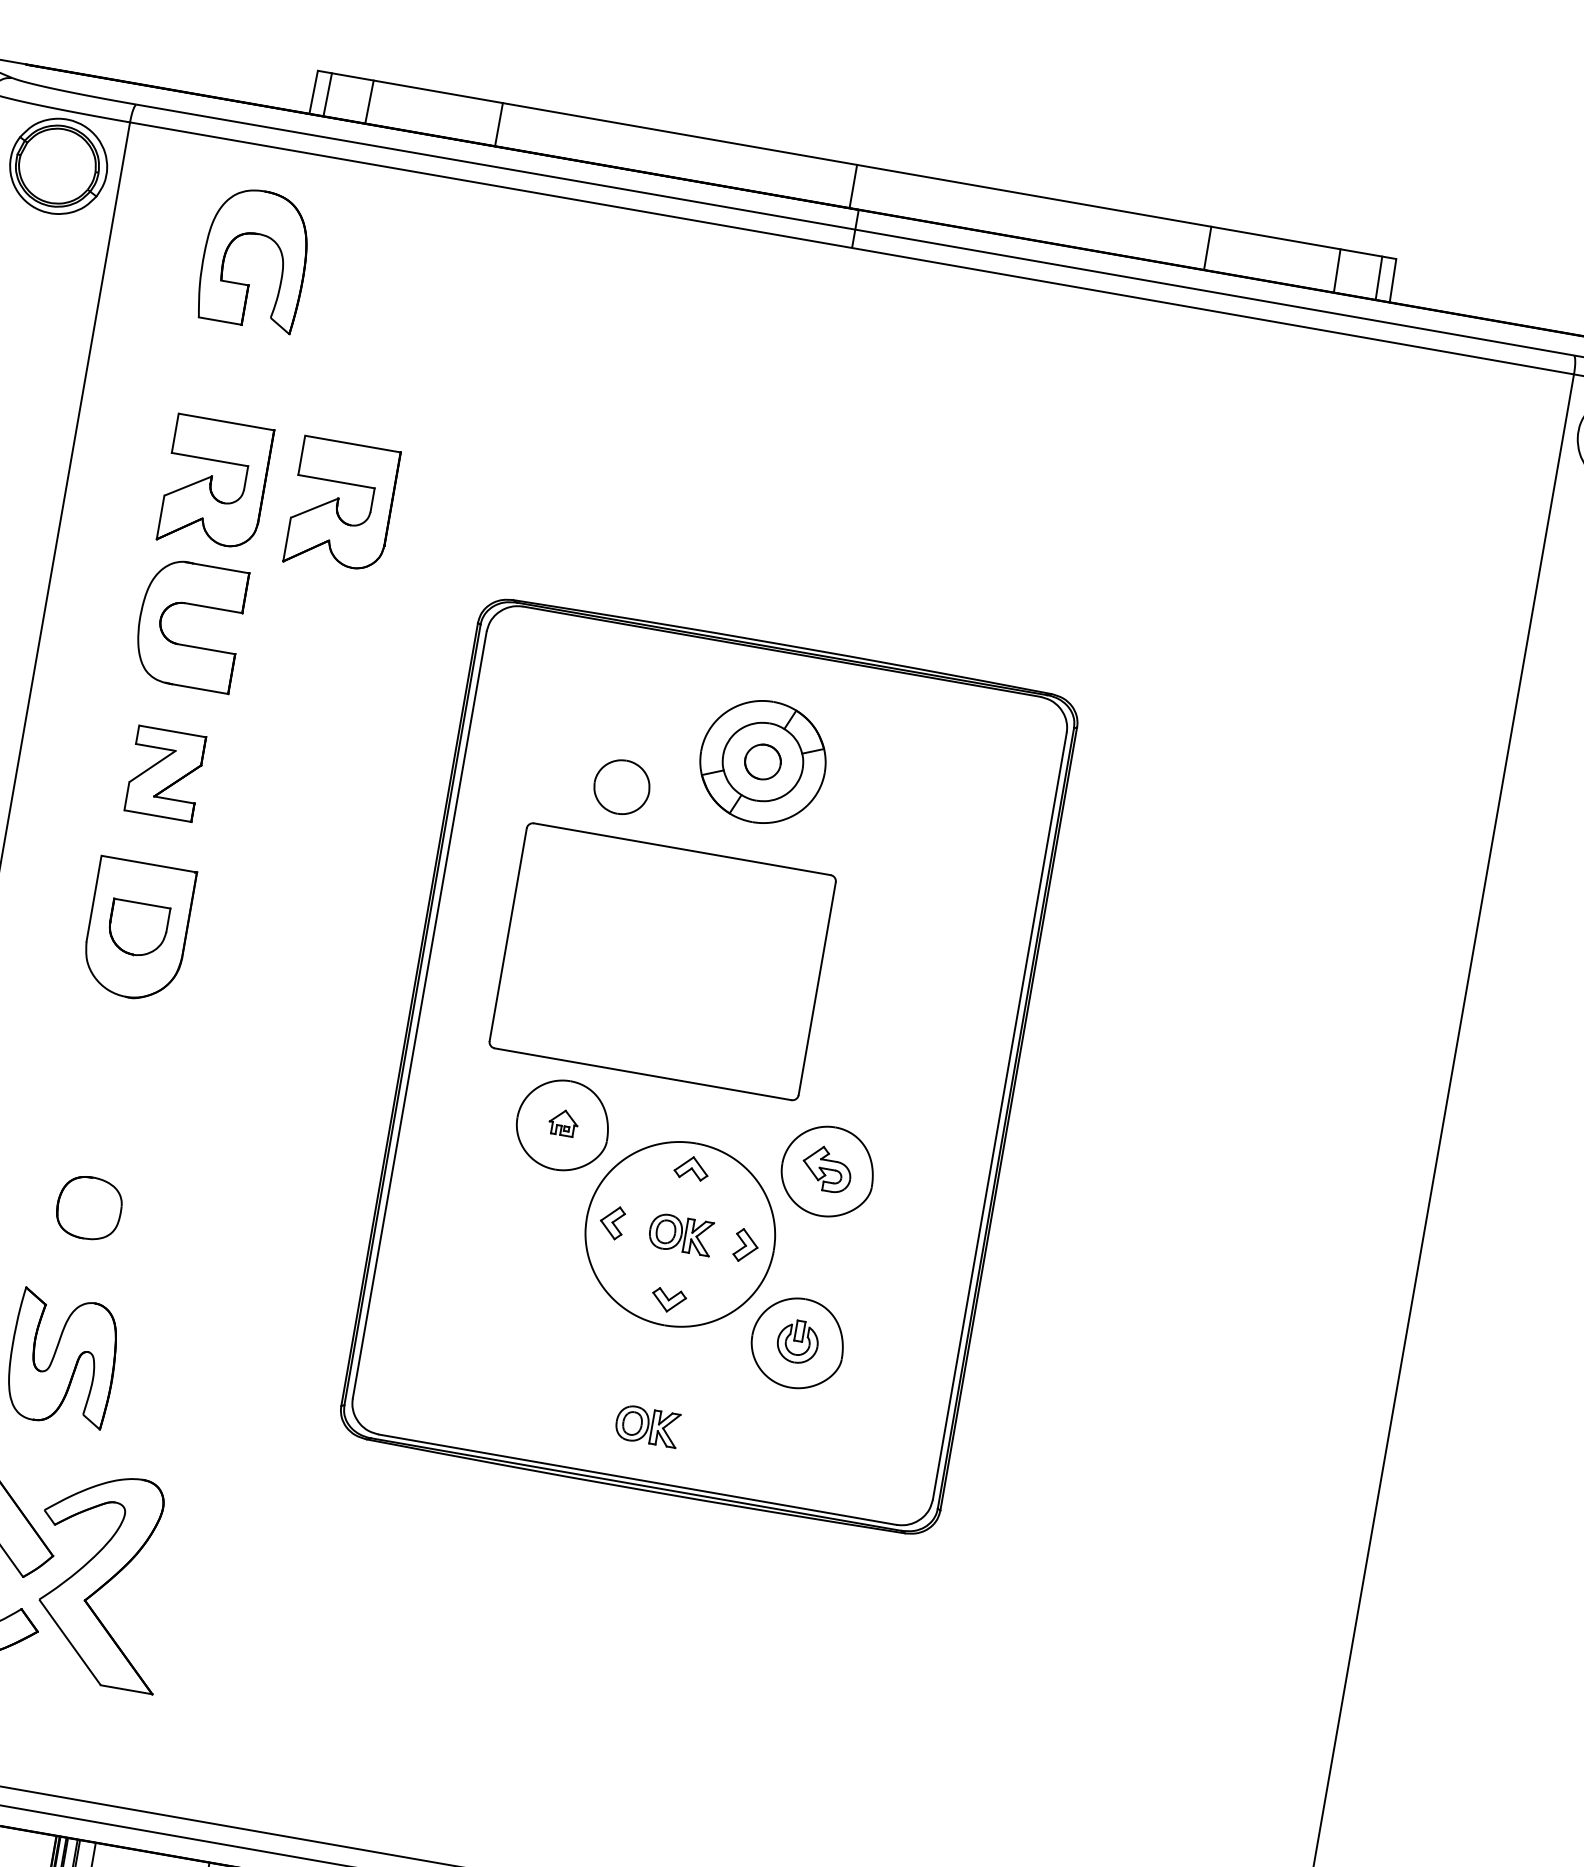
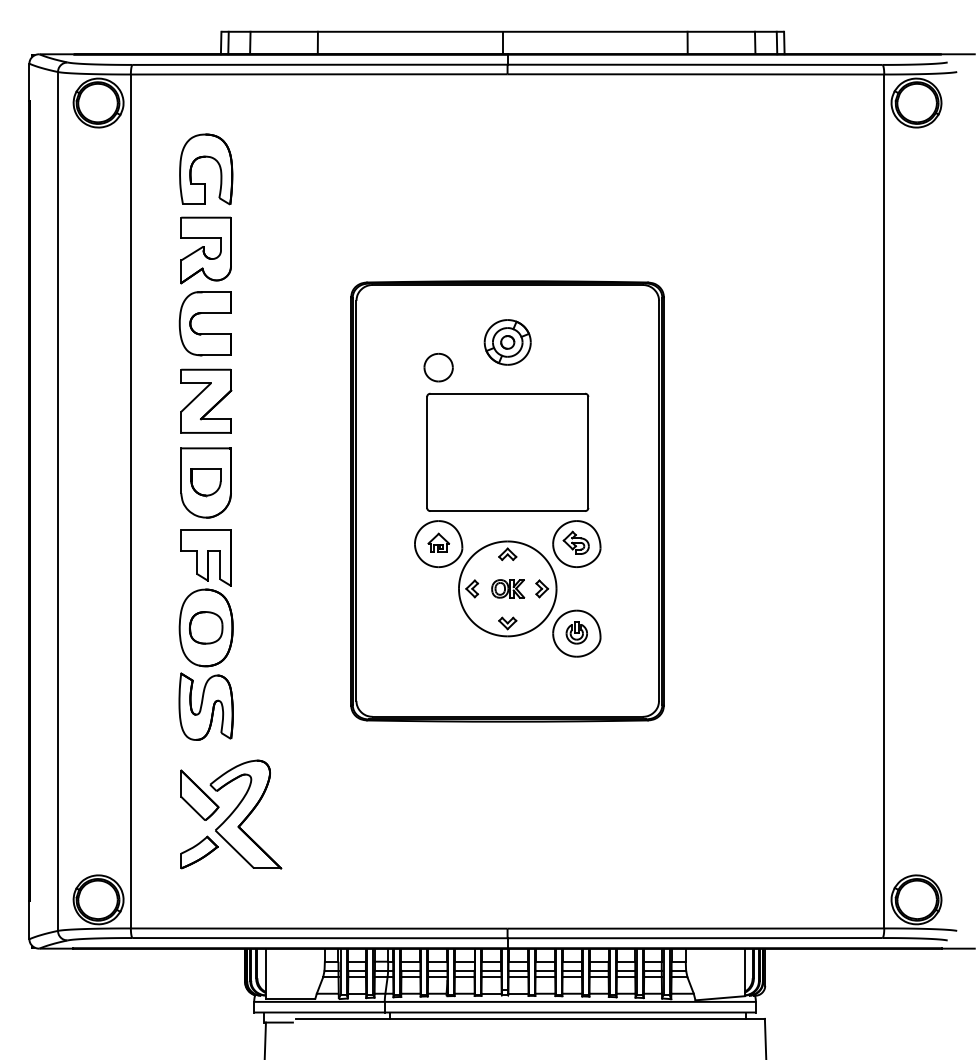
part: (266, 239) -> (210, 158), moved
part: (340, 506) -> (271, 250), removed
part: (762, 762) -> (507, 342), size x0.71
part: (165, 772) -> (206, 400), size x1.43
part: (662, 959) -> (507, 451), moved
part: (563, 1122) -> (438, 542), size x1.43
part: (97, 1151) -> (205, 598), added
part: (648, 1425) -> (508, 688), removed

